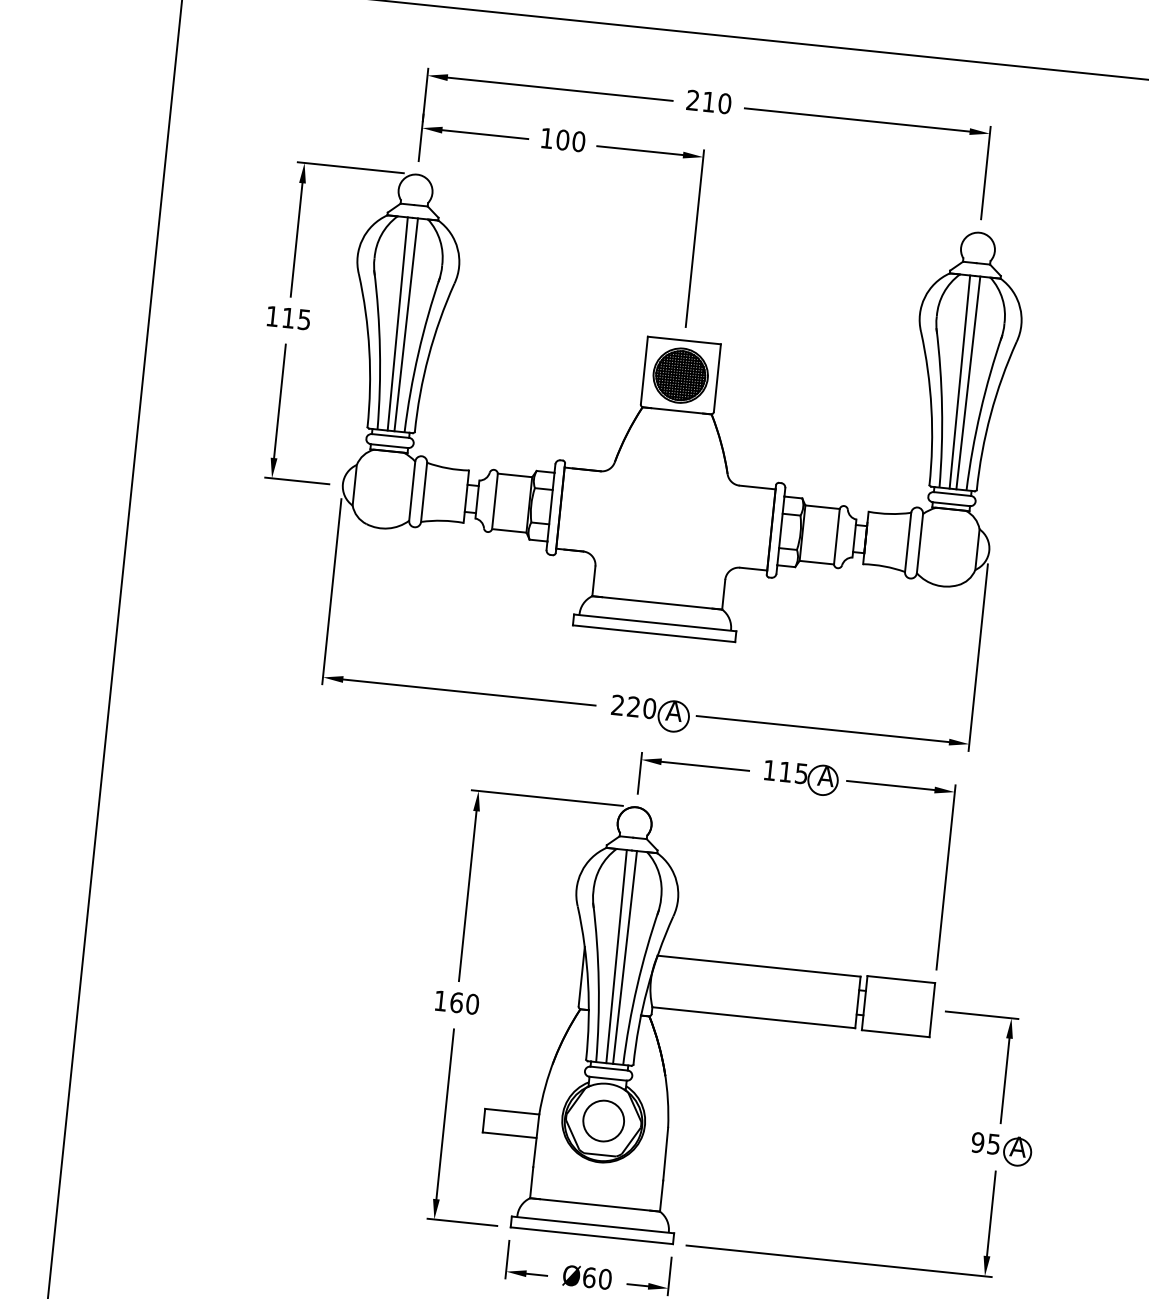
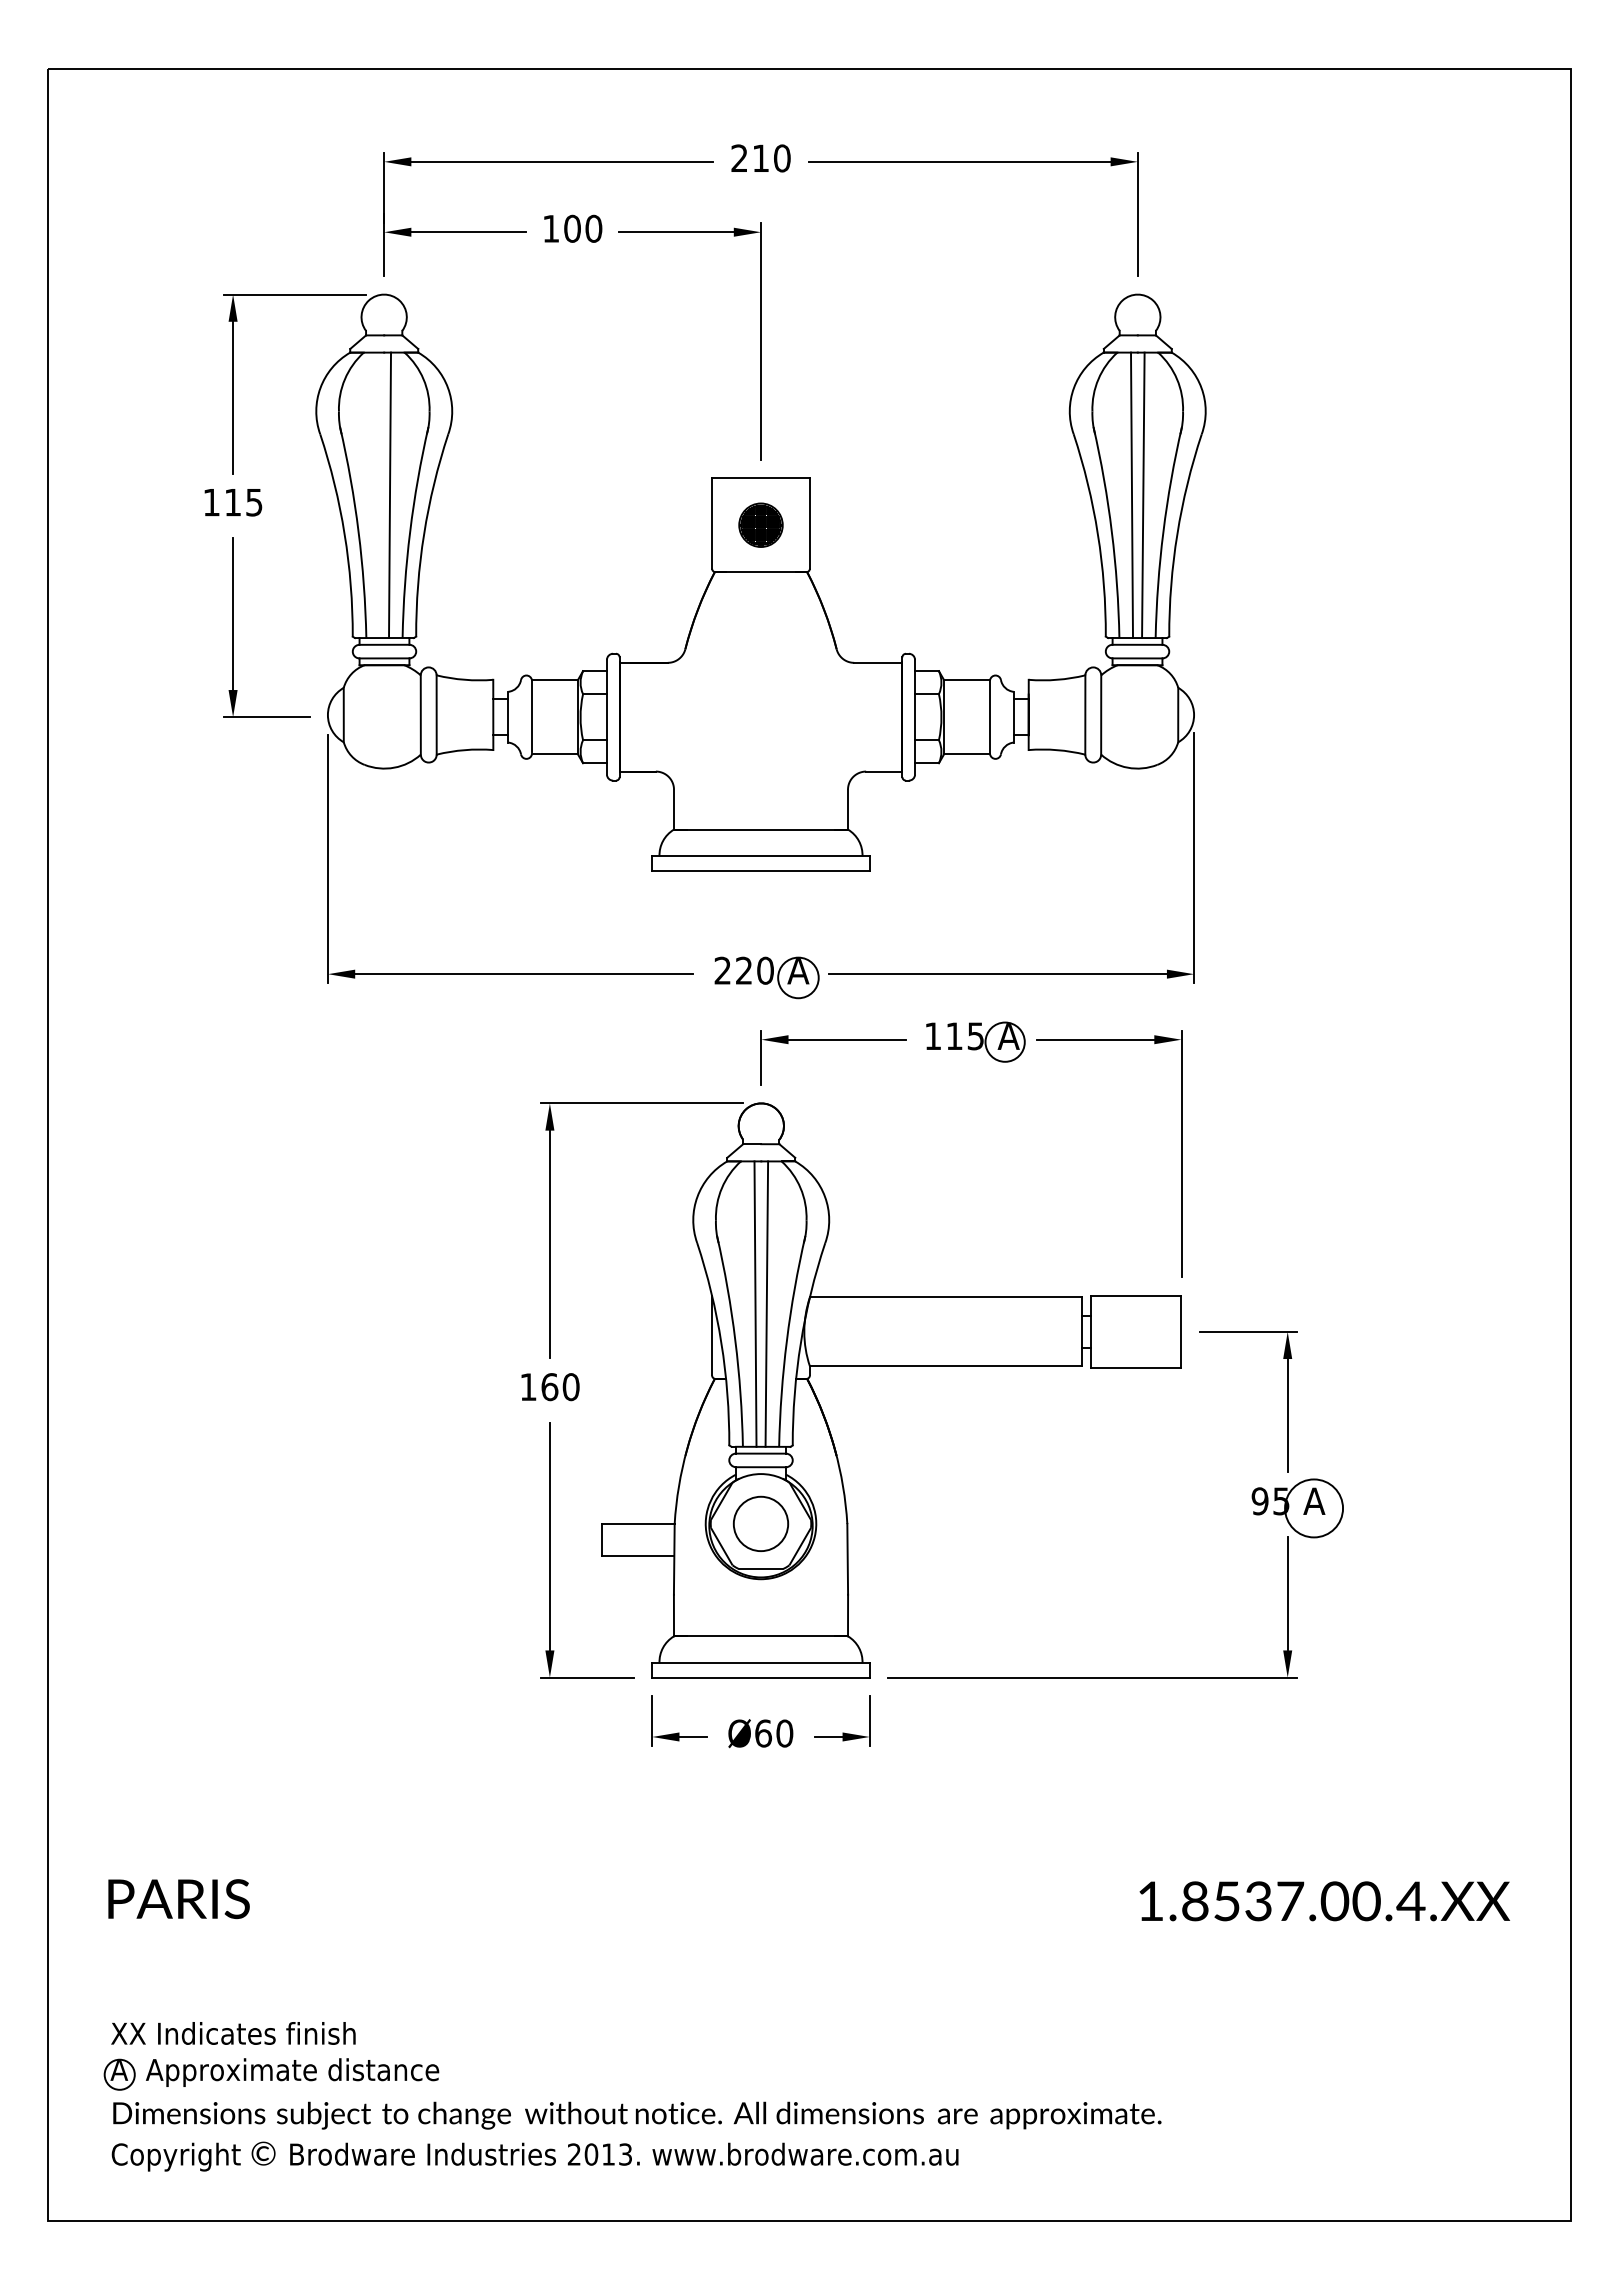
line: (397, 324) -> (378, 495), removed
part: (680, 375) -> (760, 525), size x0.6
circle: (1017, 1152) -> (1313, 1508), size x1.6

